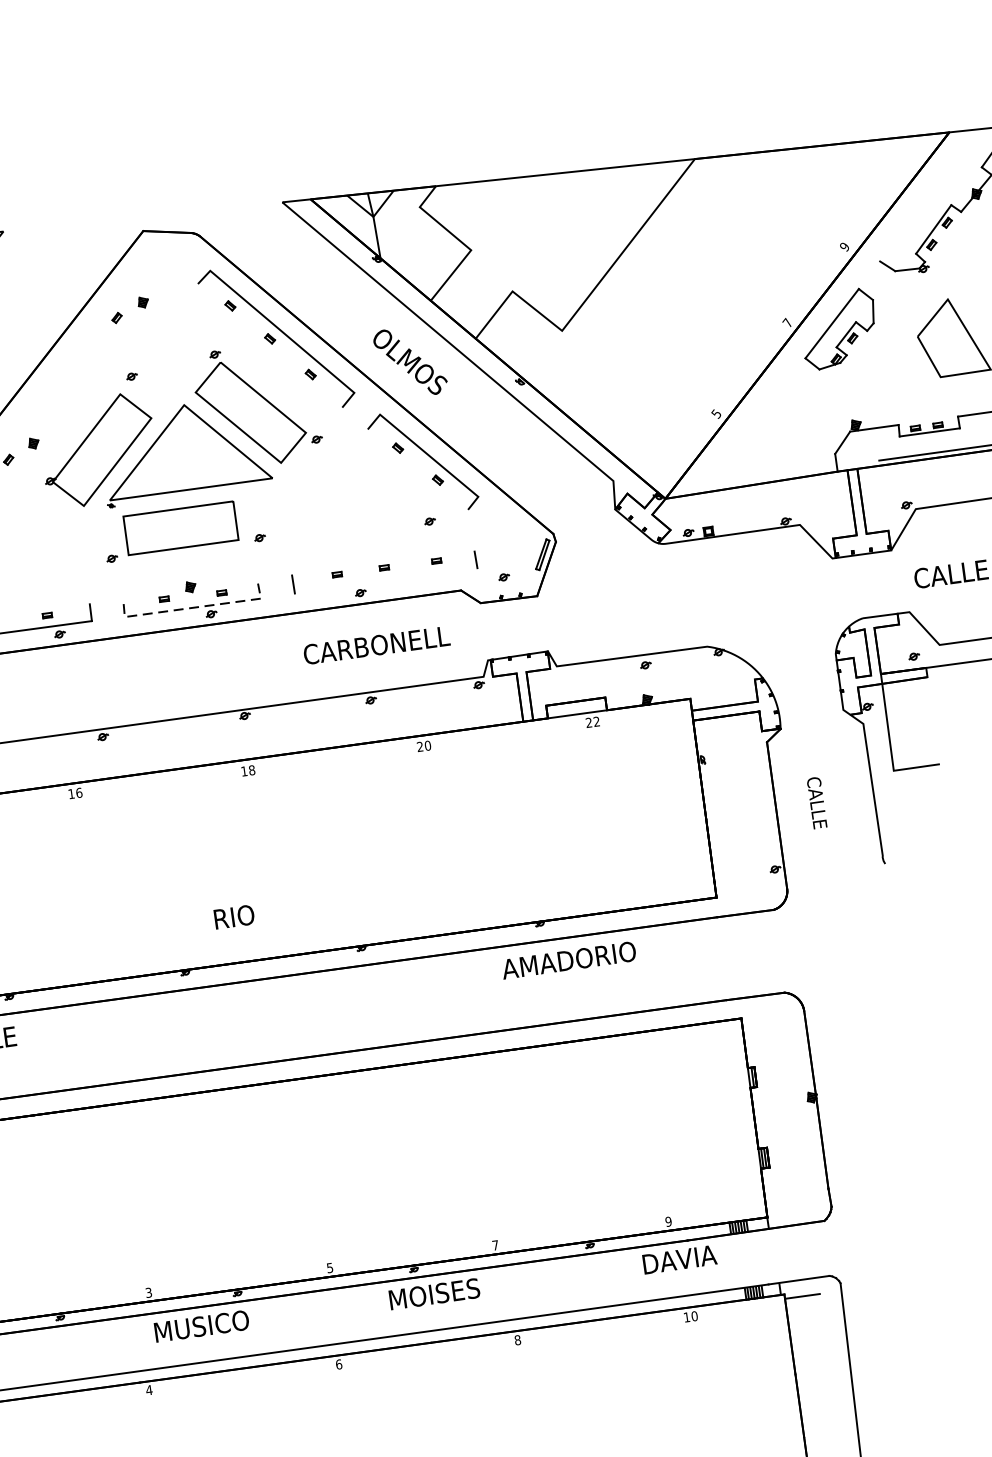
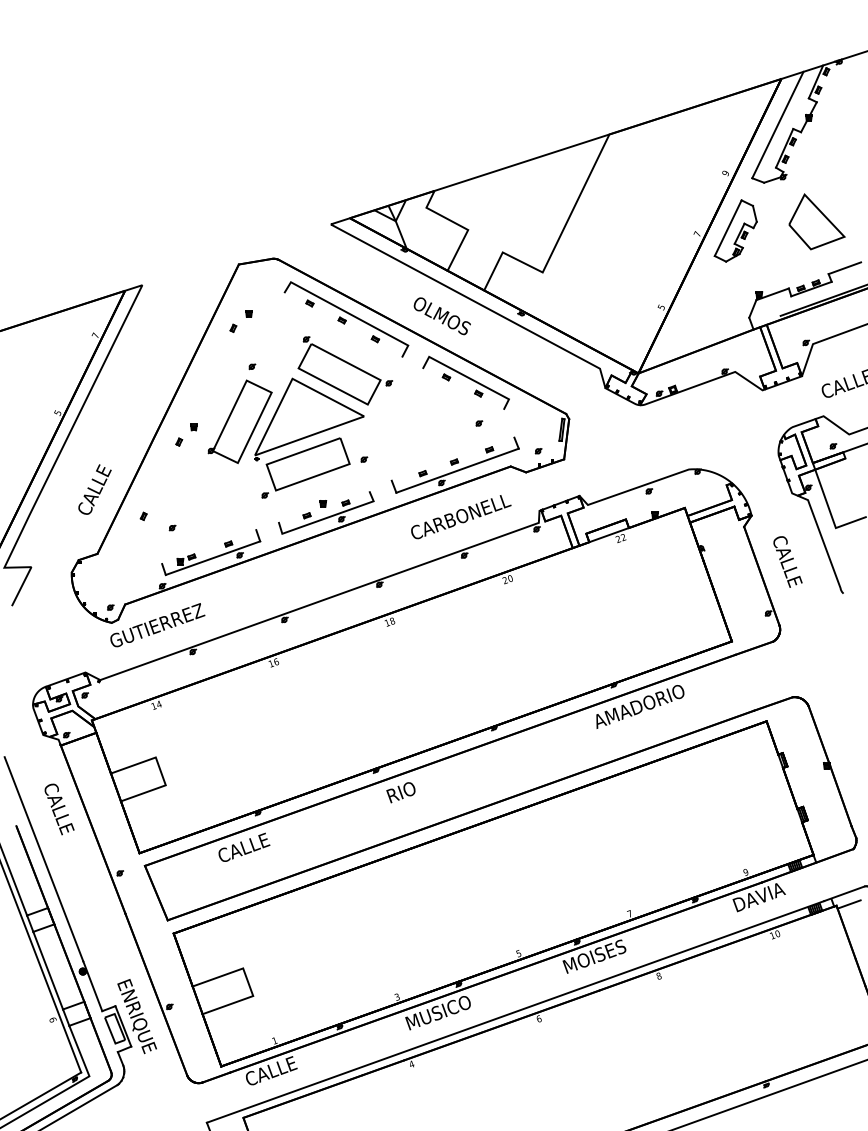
line: (930, 194) -> (777, 124), added
line: (386, 580) -> (457, 470), added
line: (190, 608) -> (326, 518), dashed -> solid
part: (816, 802) -> (787, 561), size x1.43
part: (232, 917) -> (400, 792), moved

